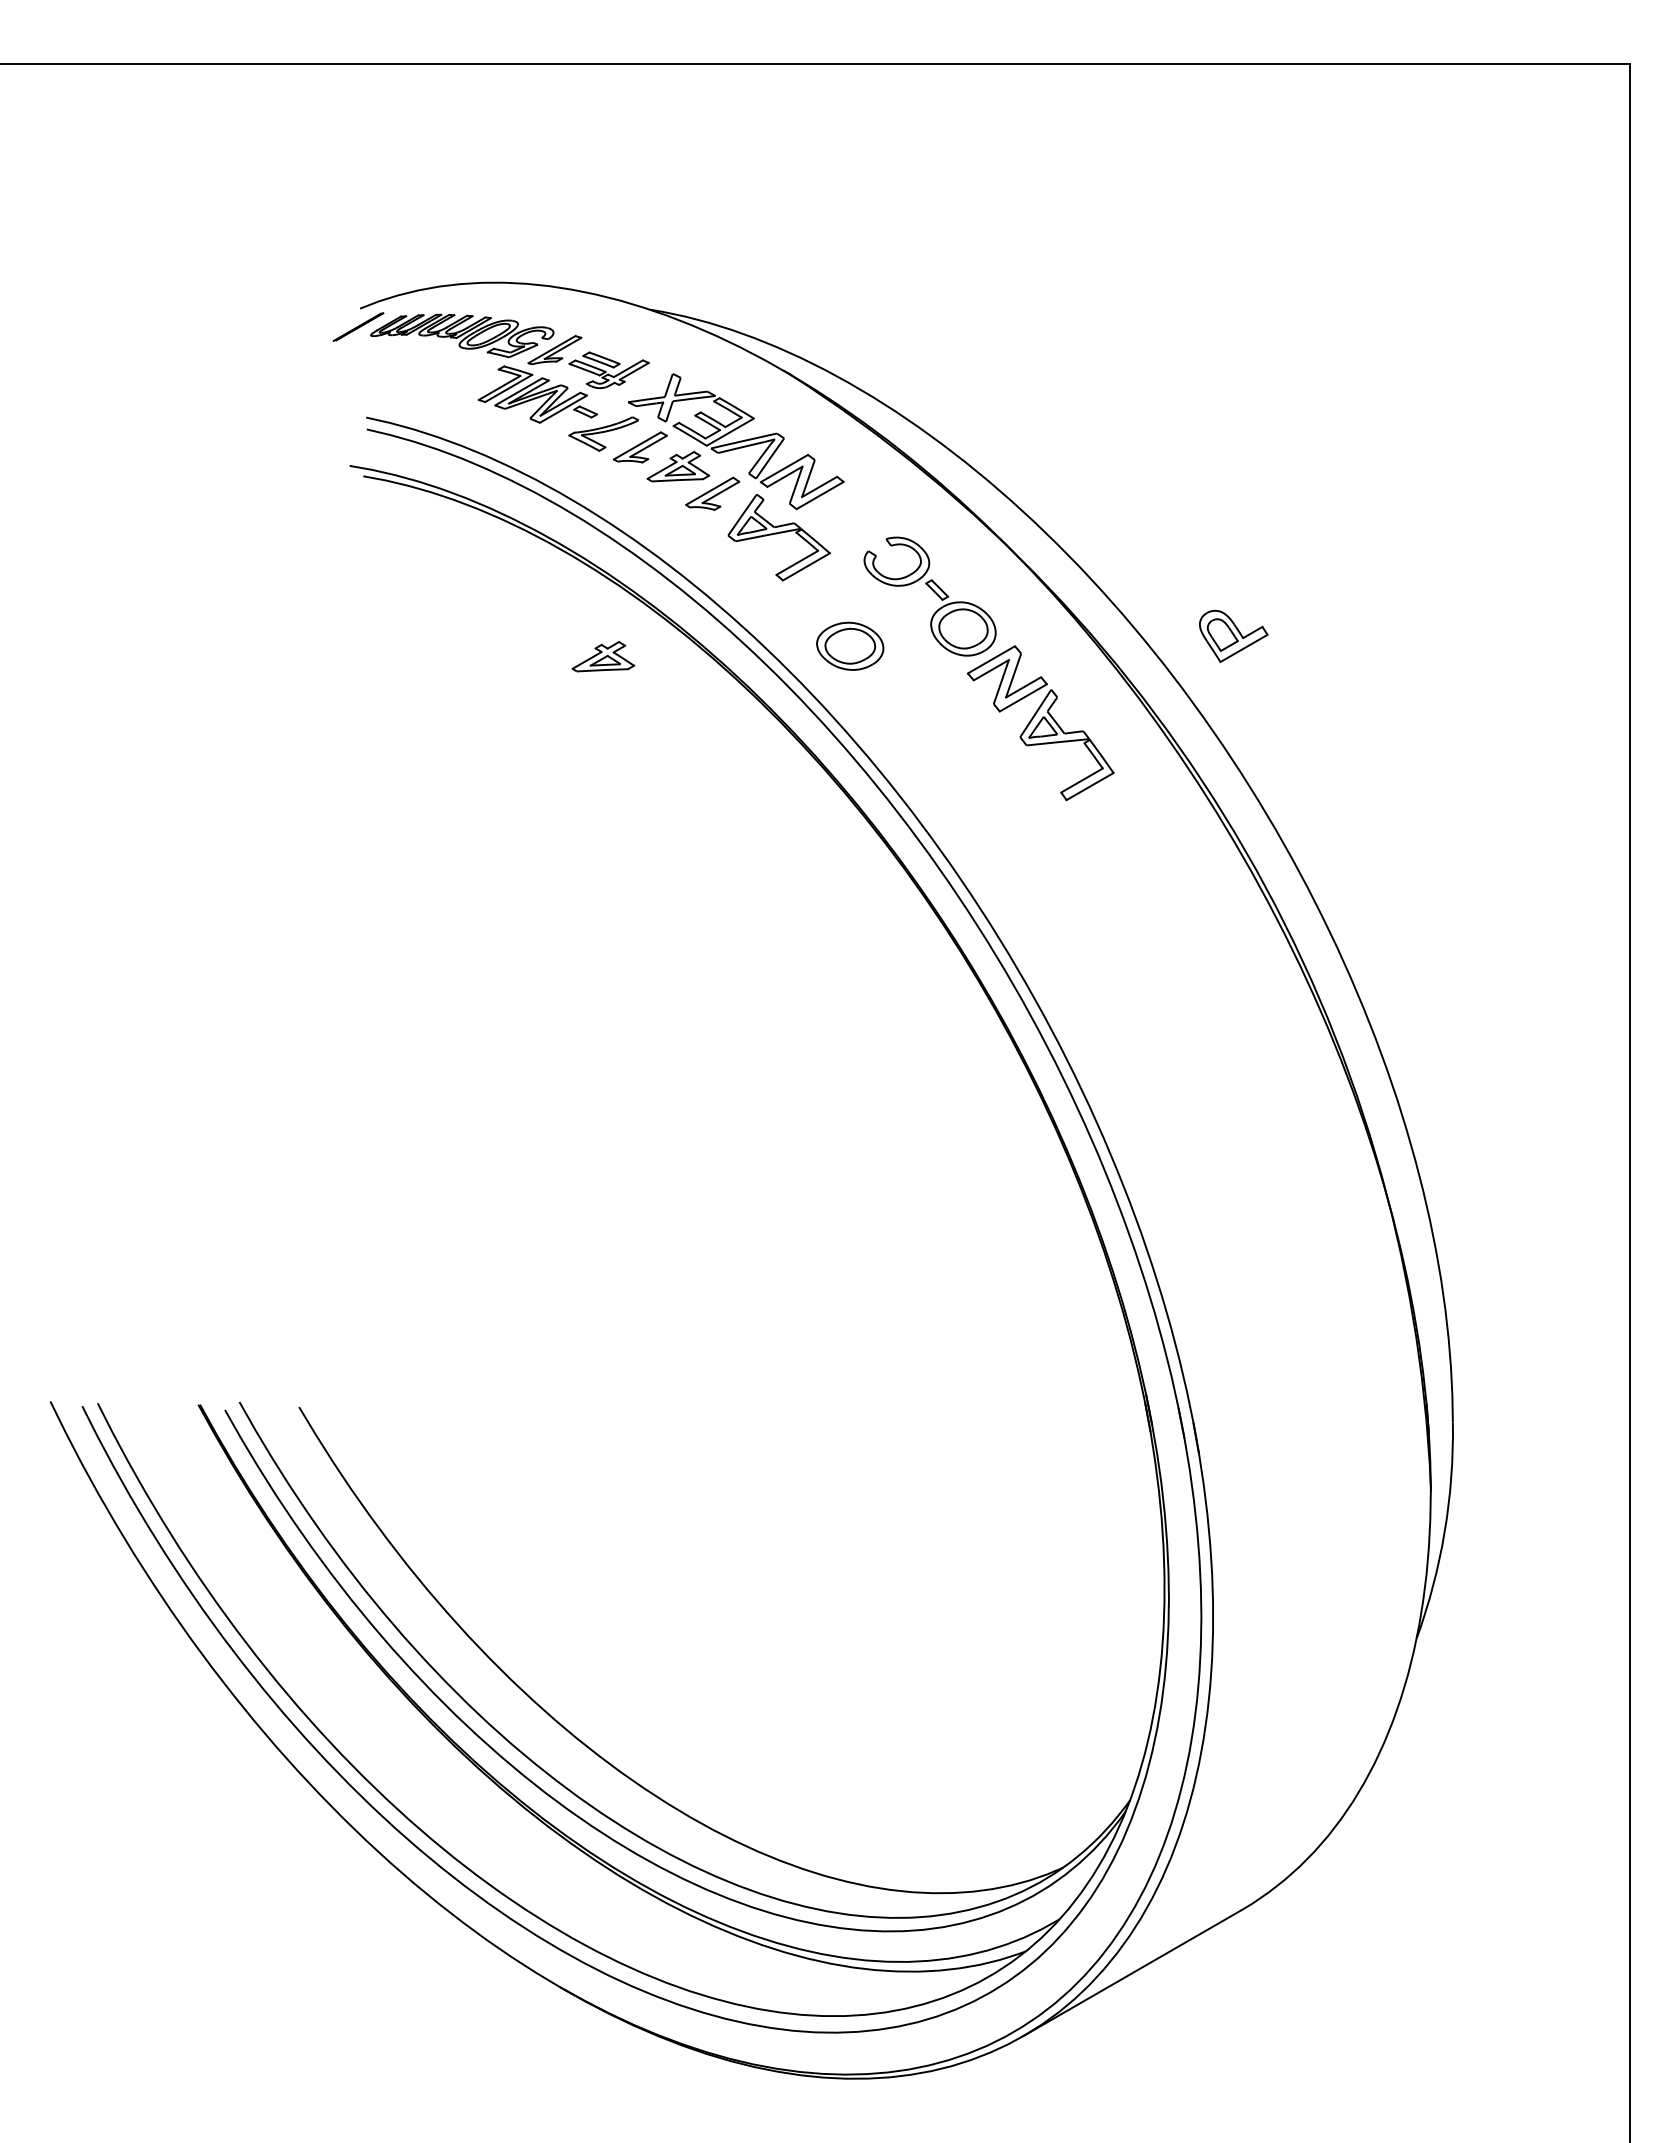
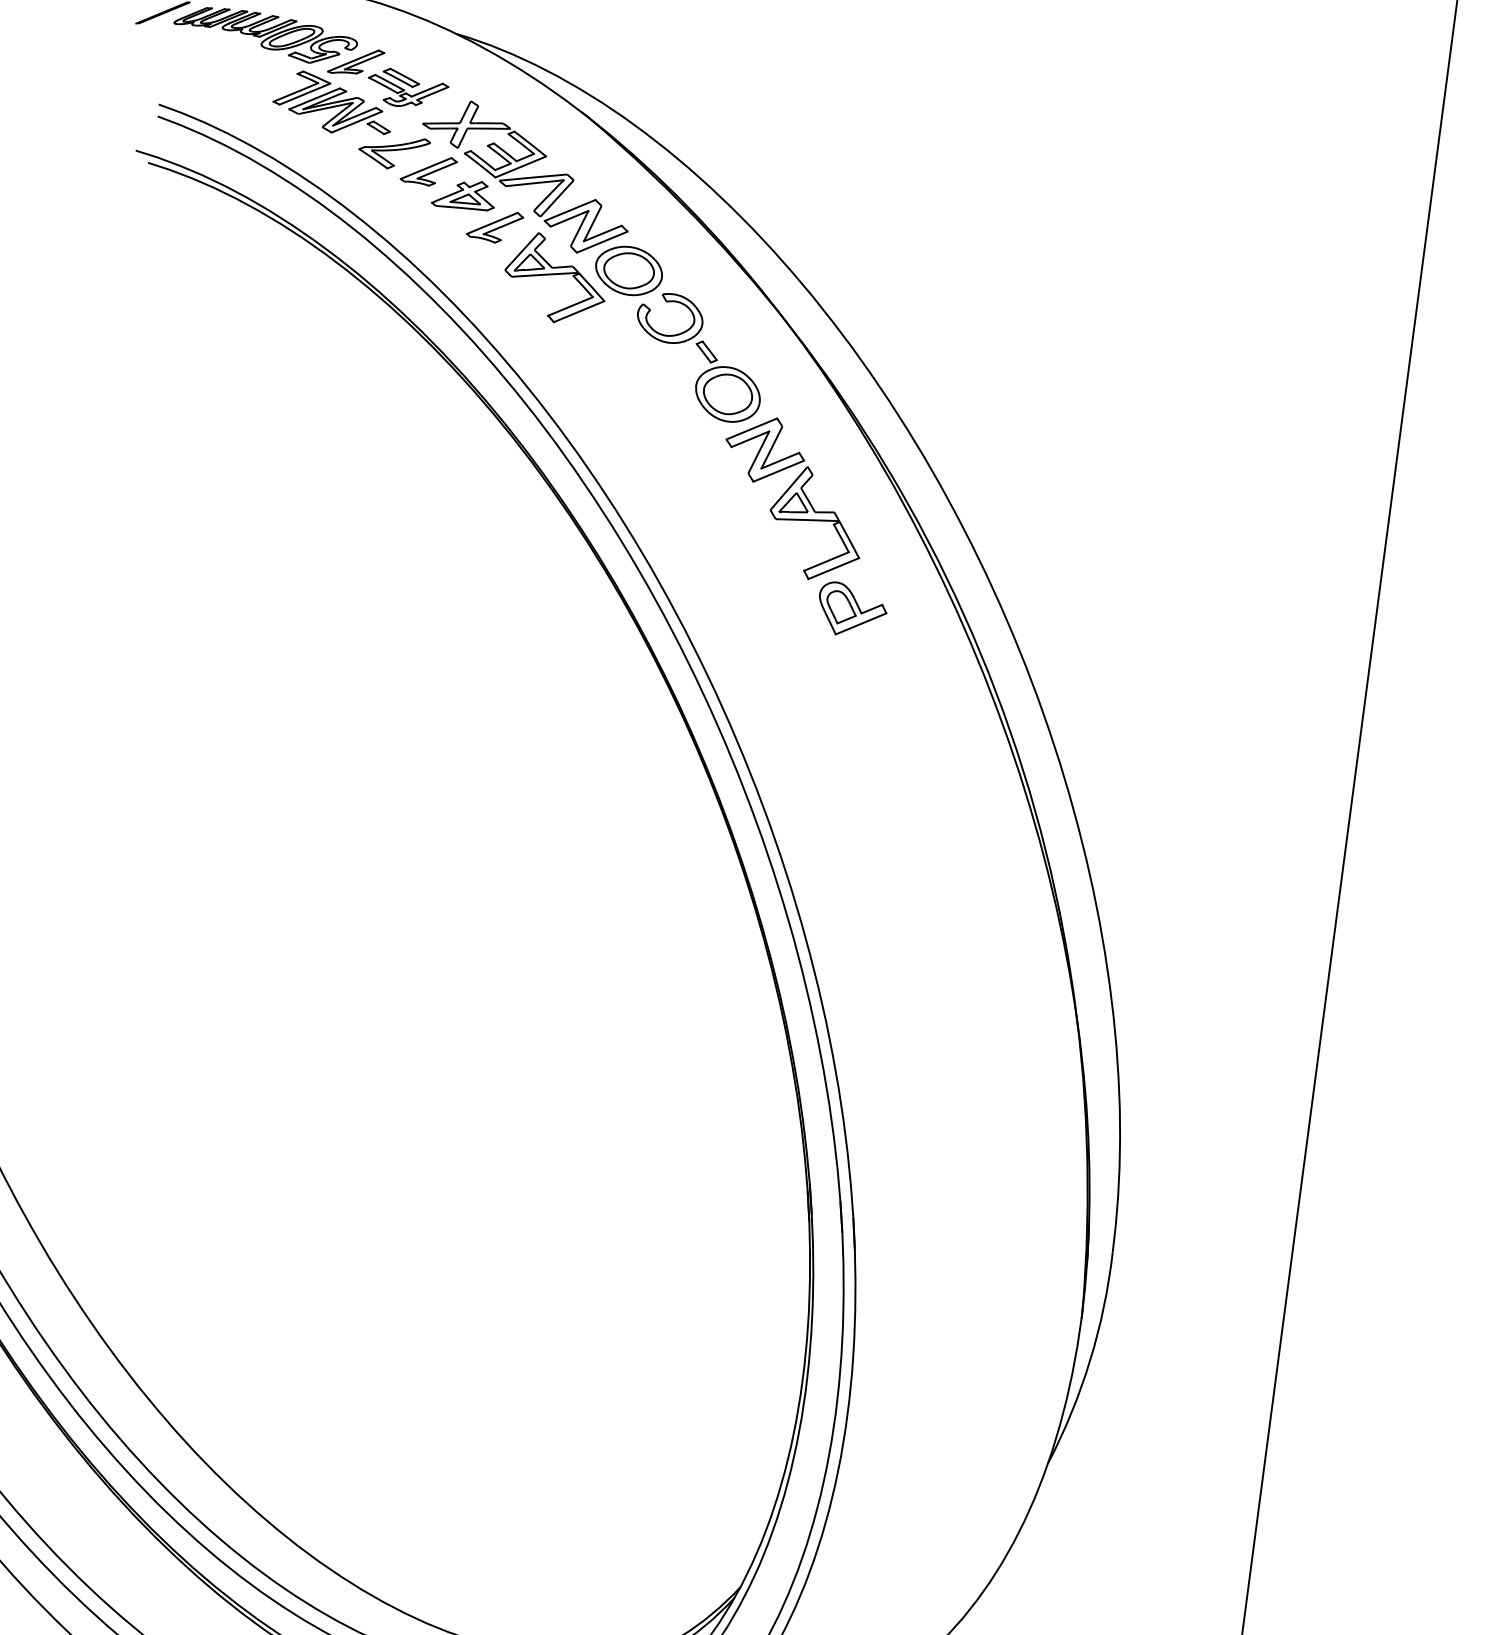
part: (1233, 636) -> (852, 610), moved
part: (850, 645) -> (629, 270), moved
part: (603, 656) -> (364, 374), removed

